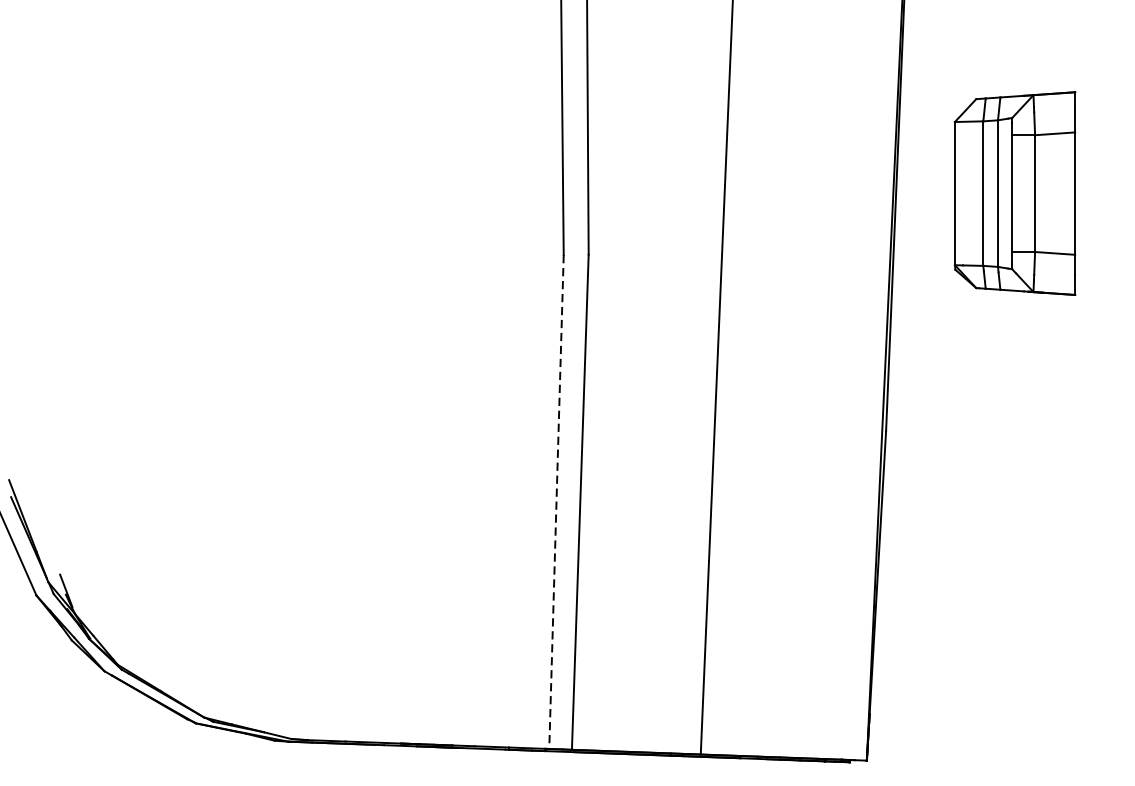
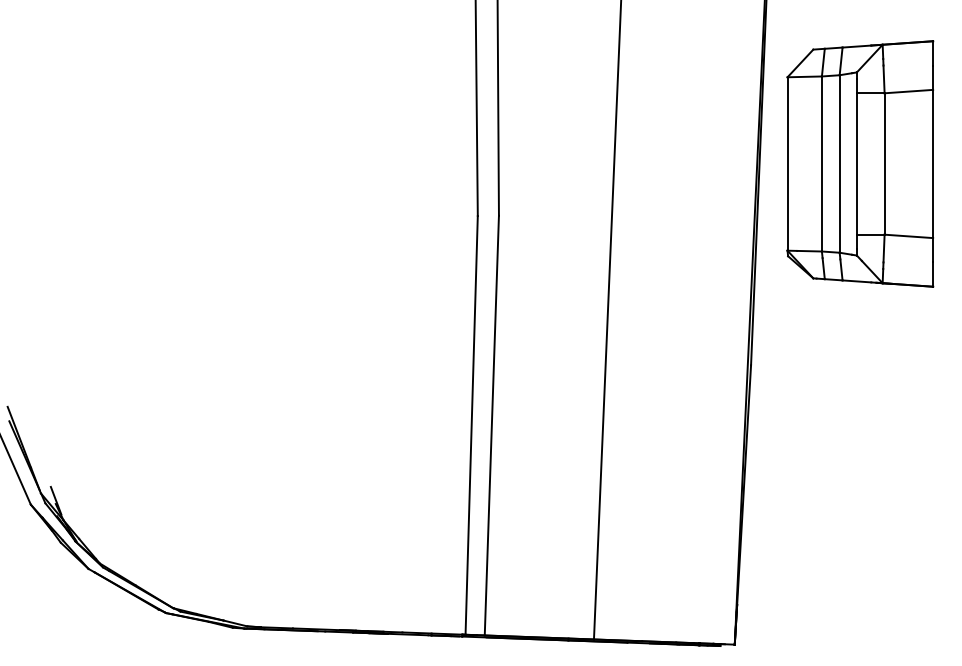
part: (1015, 193) -> (860, 163), size x1.43
line: (556, 502) -> (471, 425), dashed -> solid

